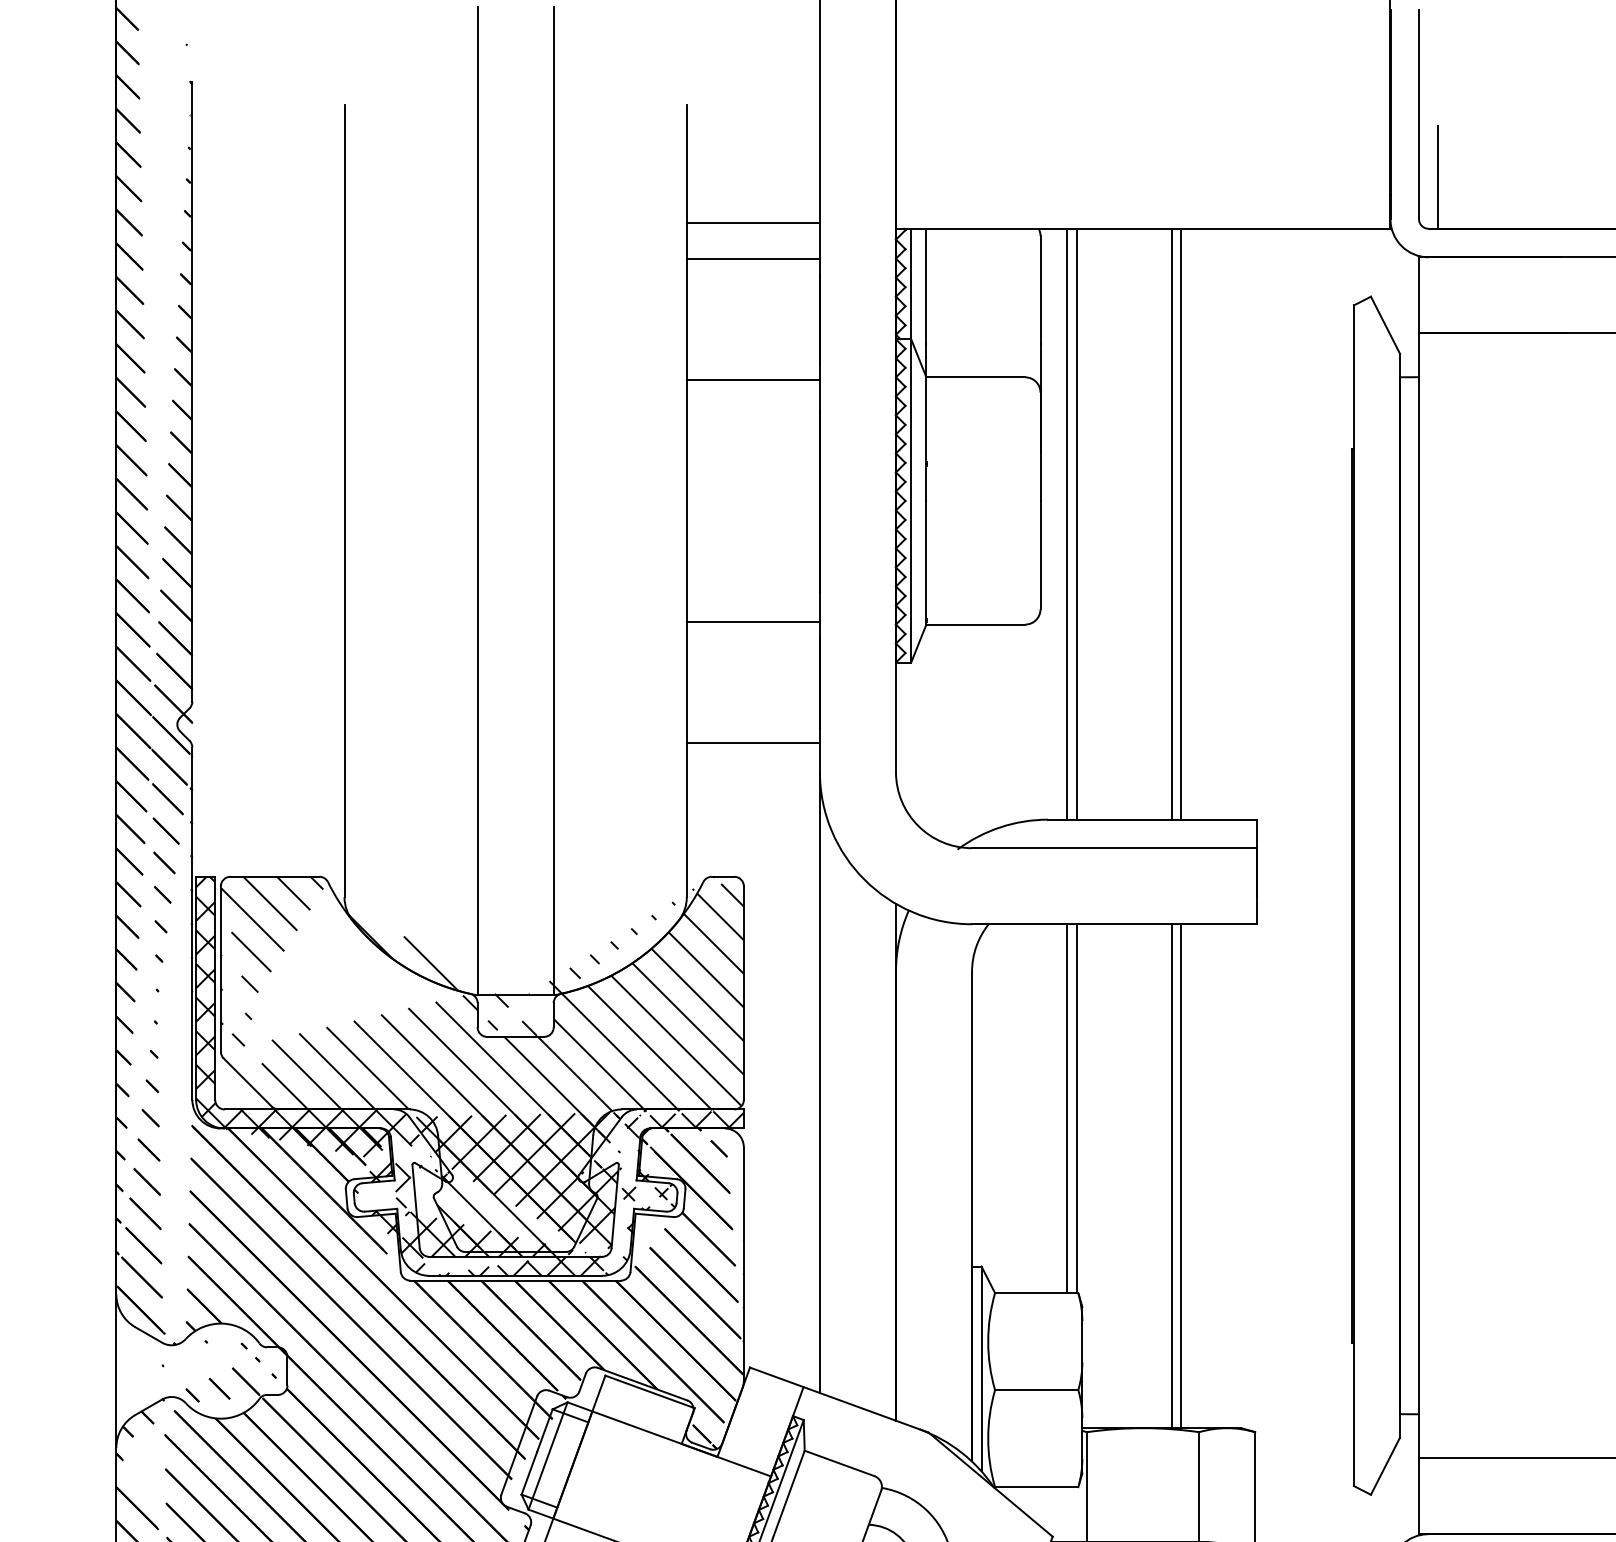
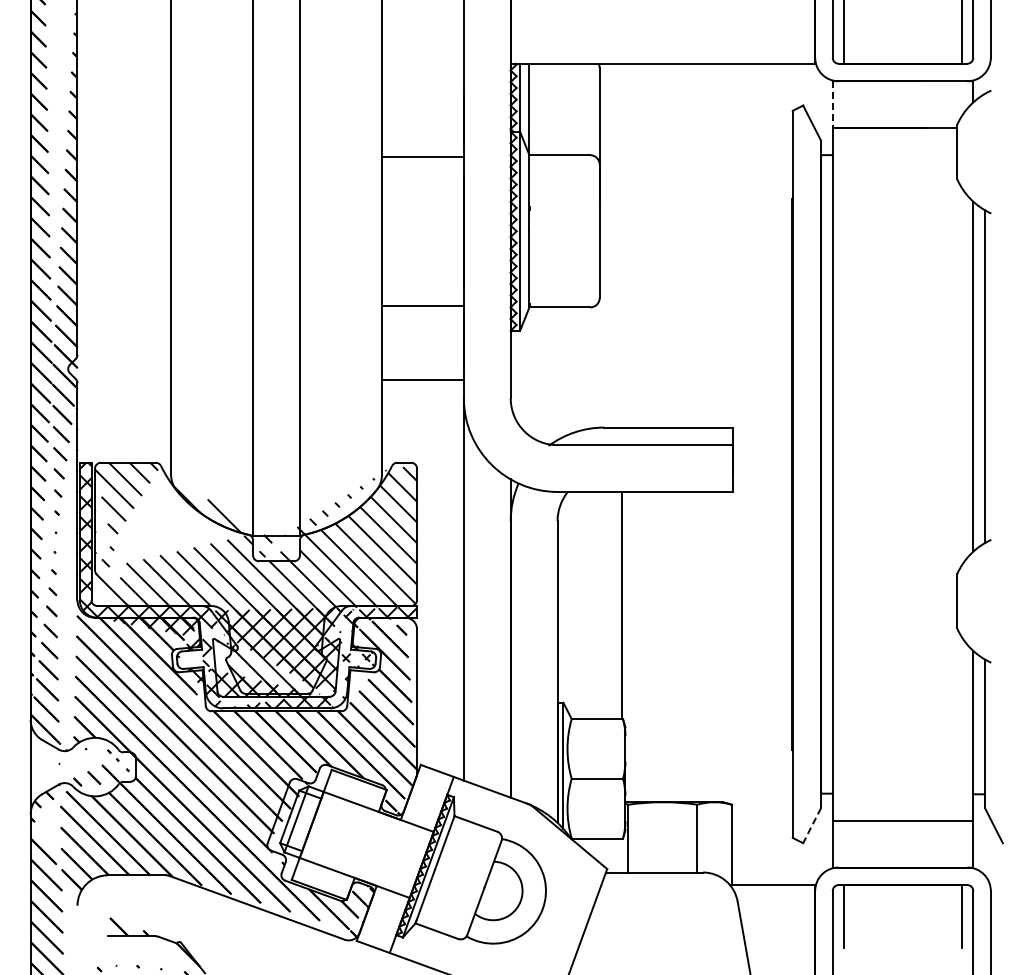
line: (752, 223) -> (422, 60), removed
line: (752, 259) -> (422, 82), removed
line: (1418, 296) -> (832, 105), solid -> dashed
line: (1067, 523) -> (616, 245), removed
line: (1075, 523) -> (621, 245), removed
line: (1171, 523) -> (680, 245), removed
line: (1181, 523) -> (686, 245), removed
line: (1067, 1108) -> (616, 605), removed
line: (1171, 1175) -> (680, 646), removed
line: (1181, 1175) -> (686, 646), removed
line: (1386, 1465) -> (812, 825), solid -> dashed

